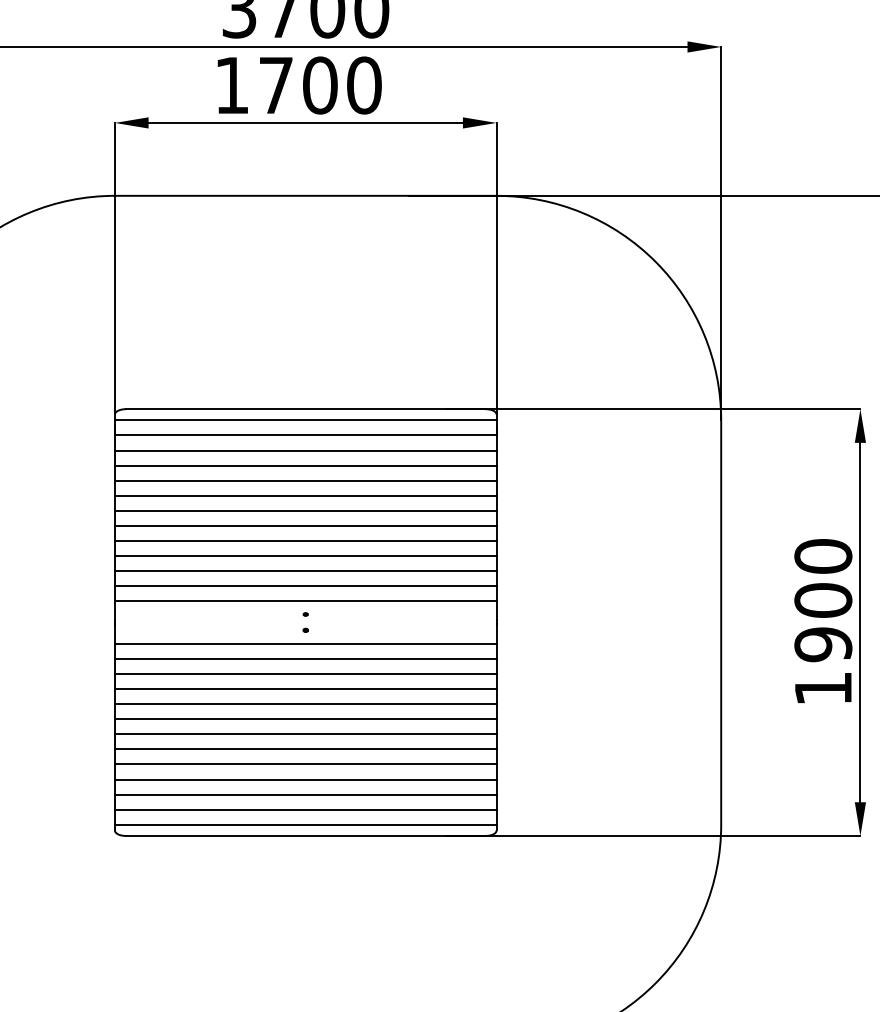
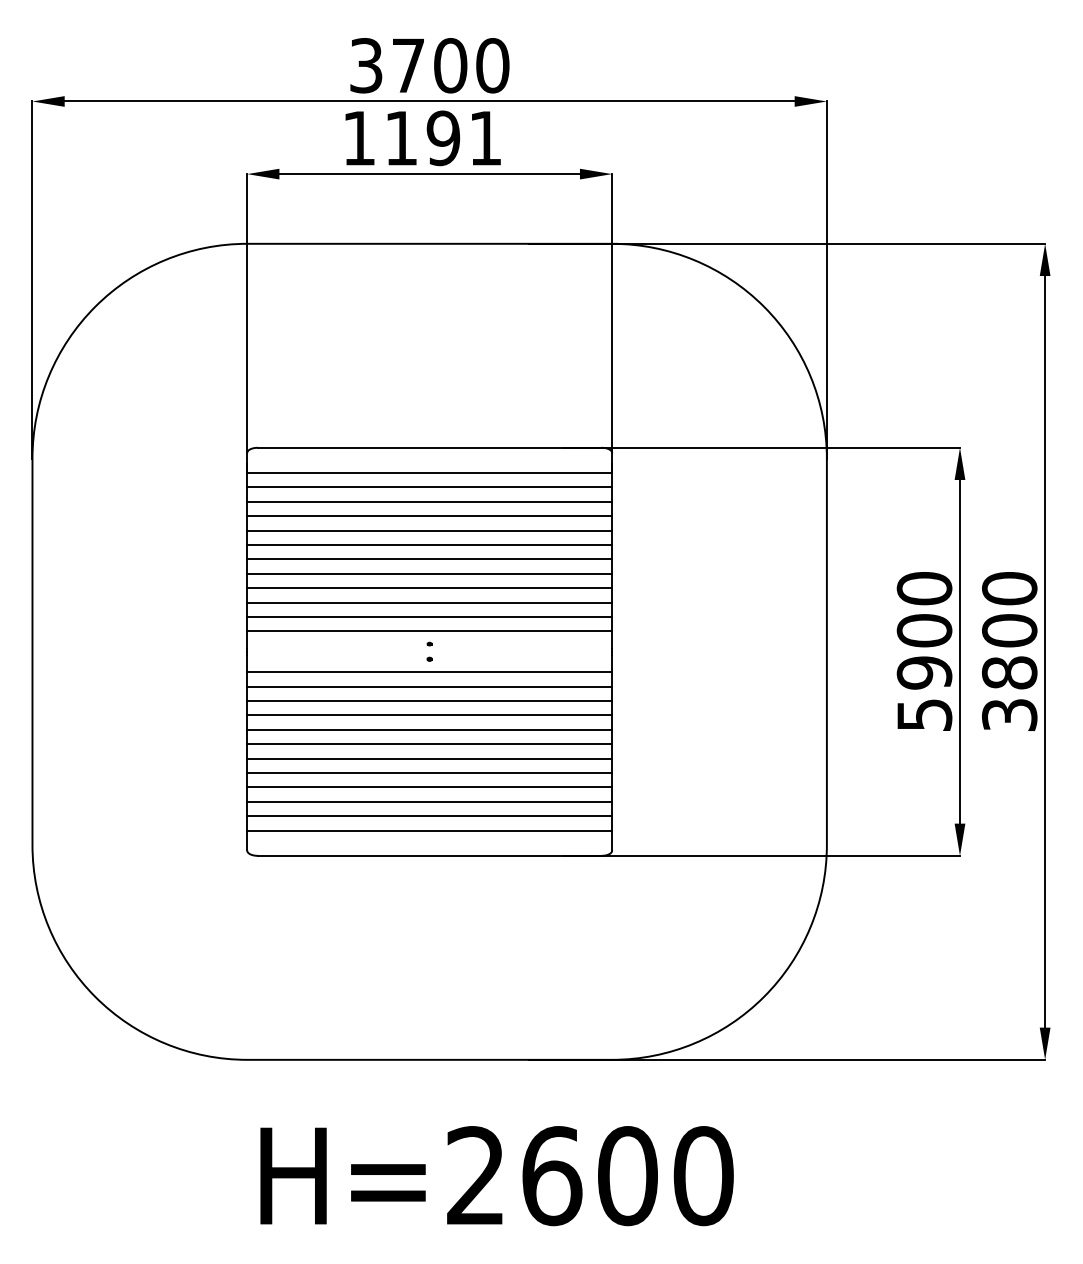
text: (321, 85) -> (444, 138), 1700 -> 1191
line: (305, 420) -> (429, 458), removed
text: (823, 688) -> (924, 714), 1900 -> 5900
line: (305, 825) -> (429, 845), removed

